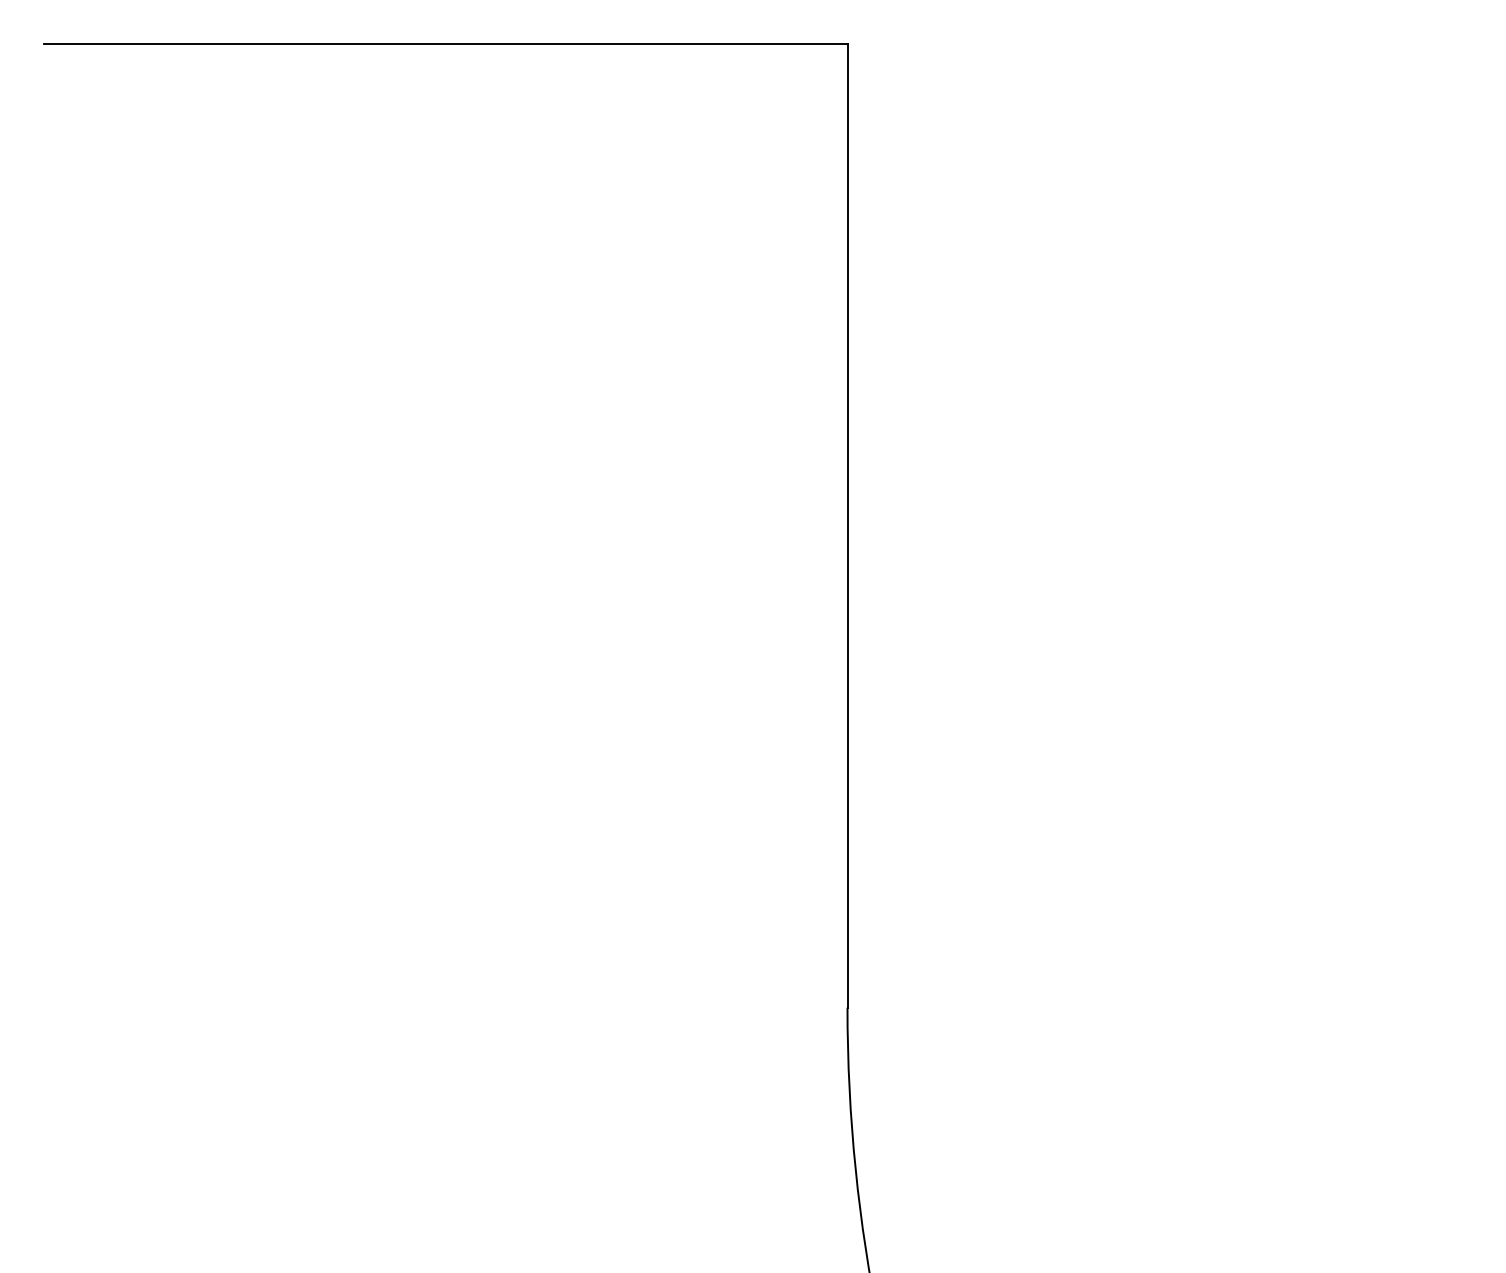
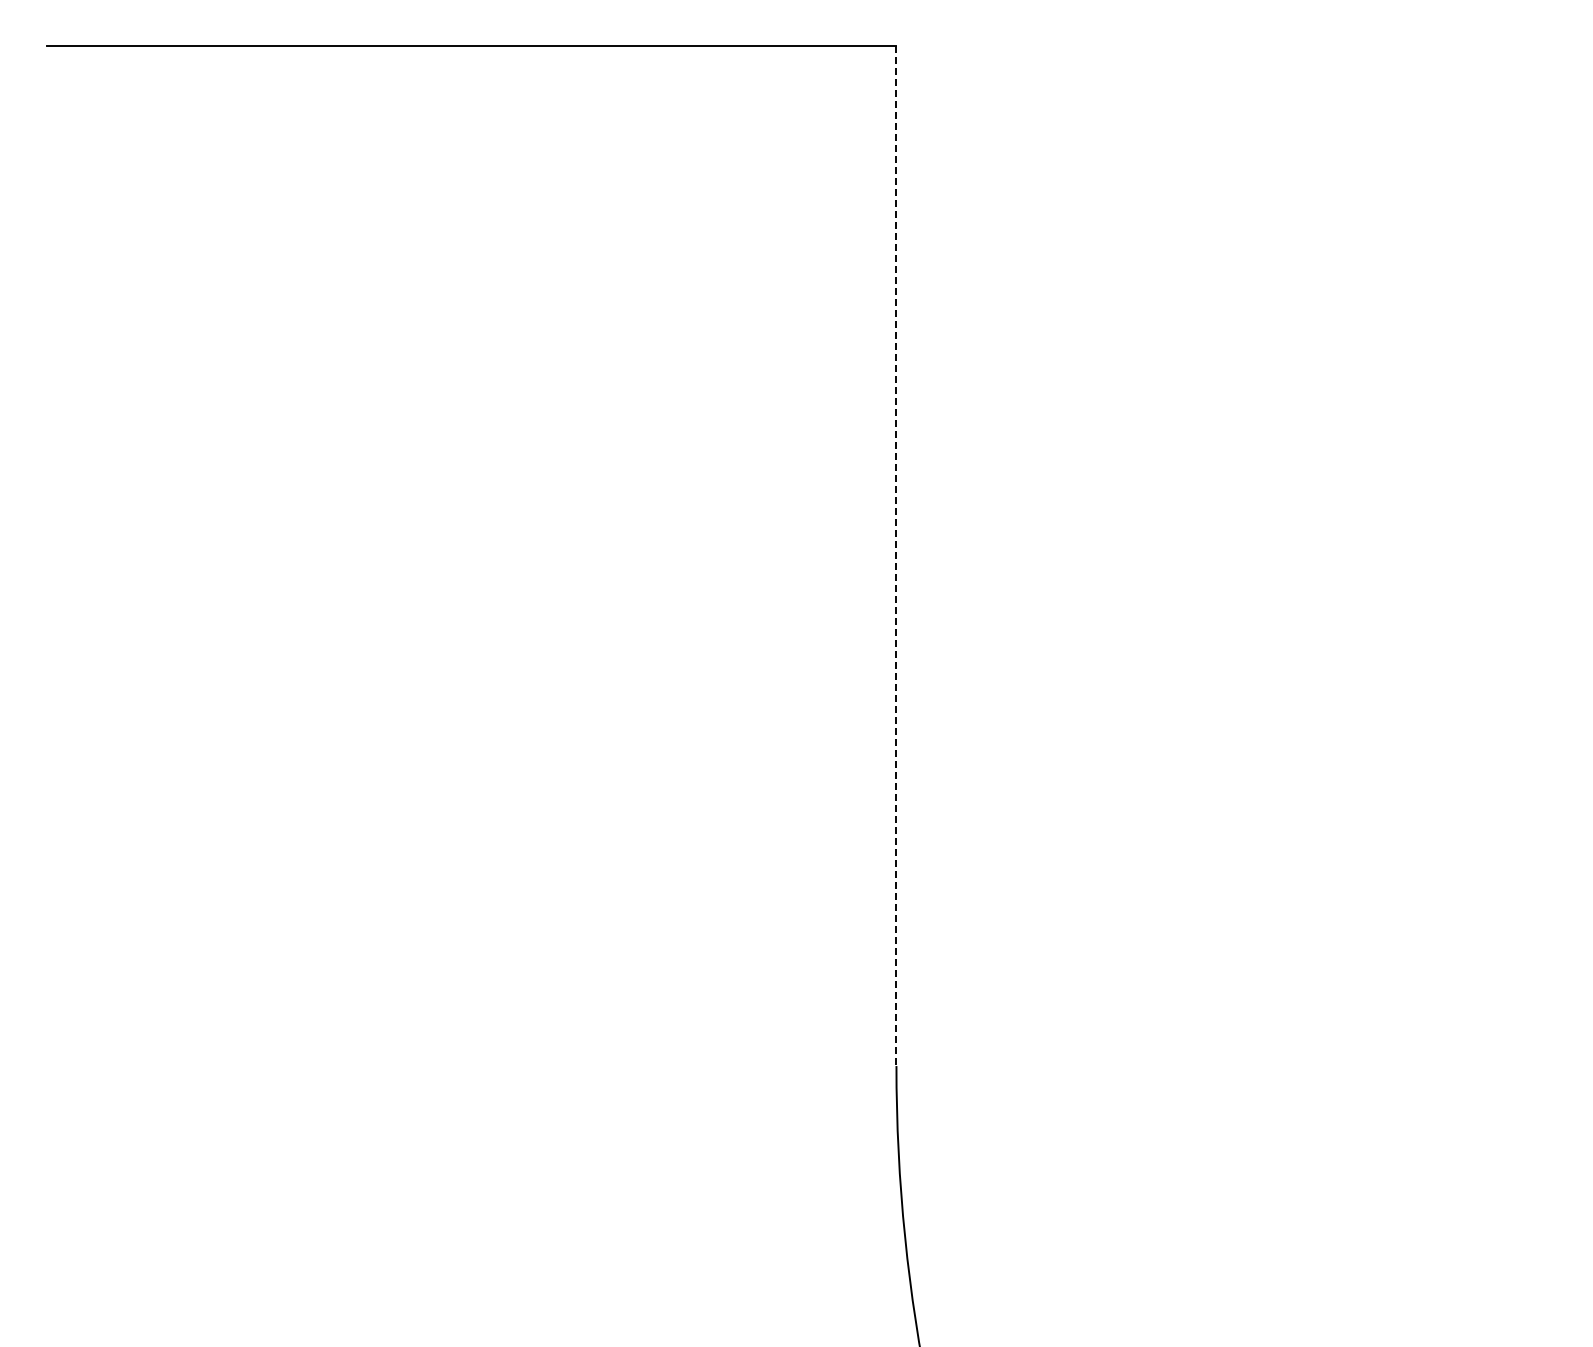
line: (847, 525) -> (896, 556), solid -> dashed

